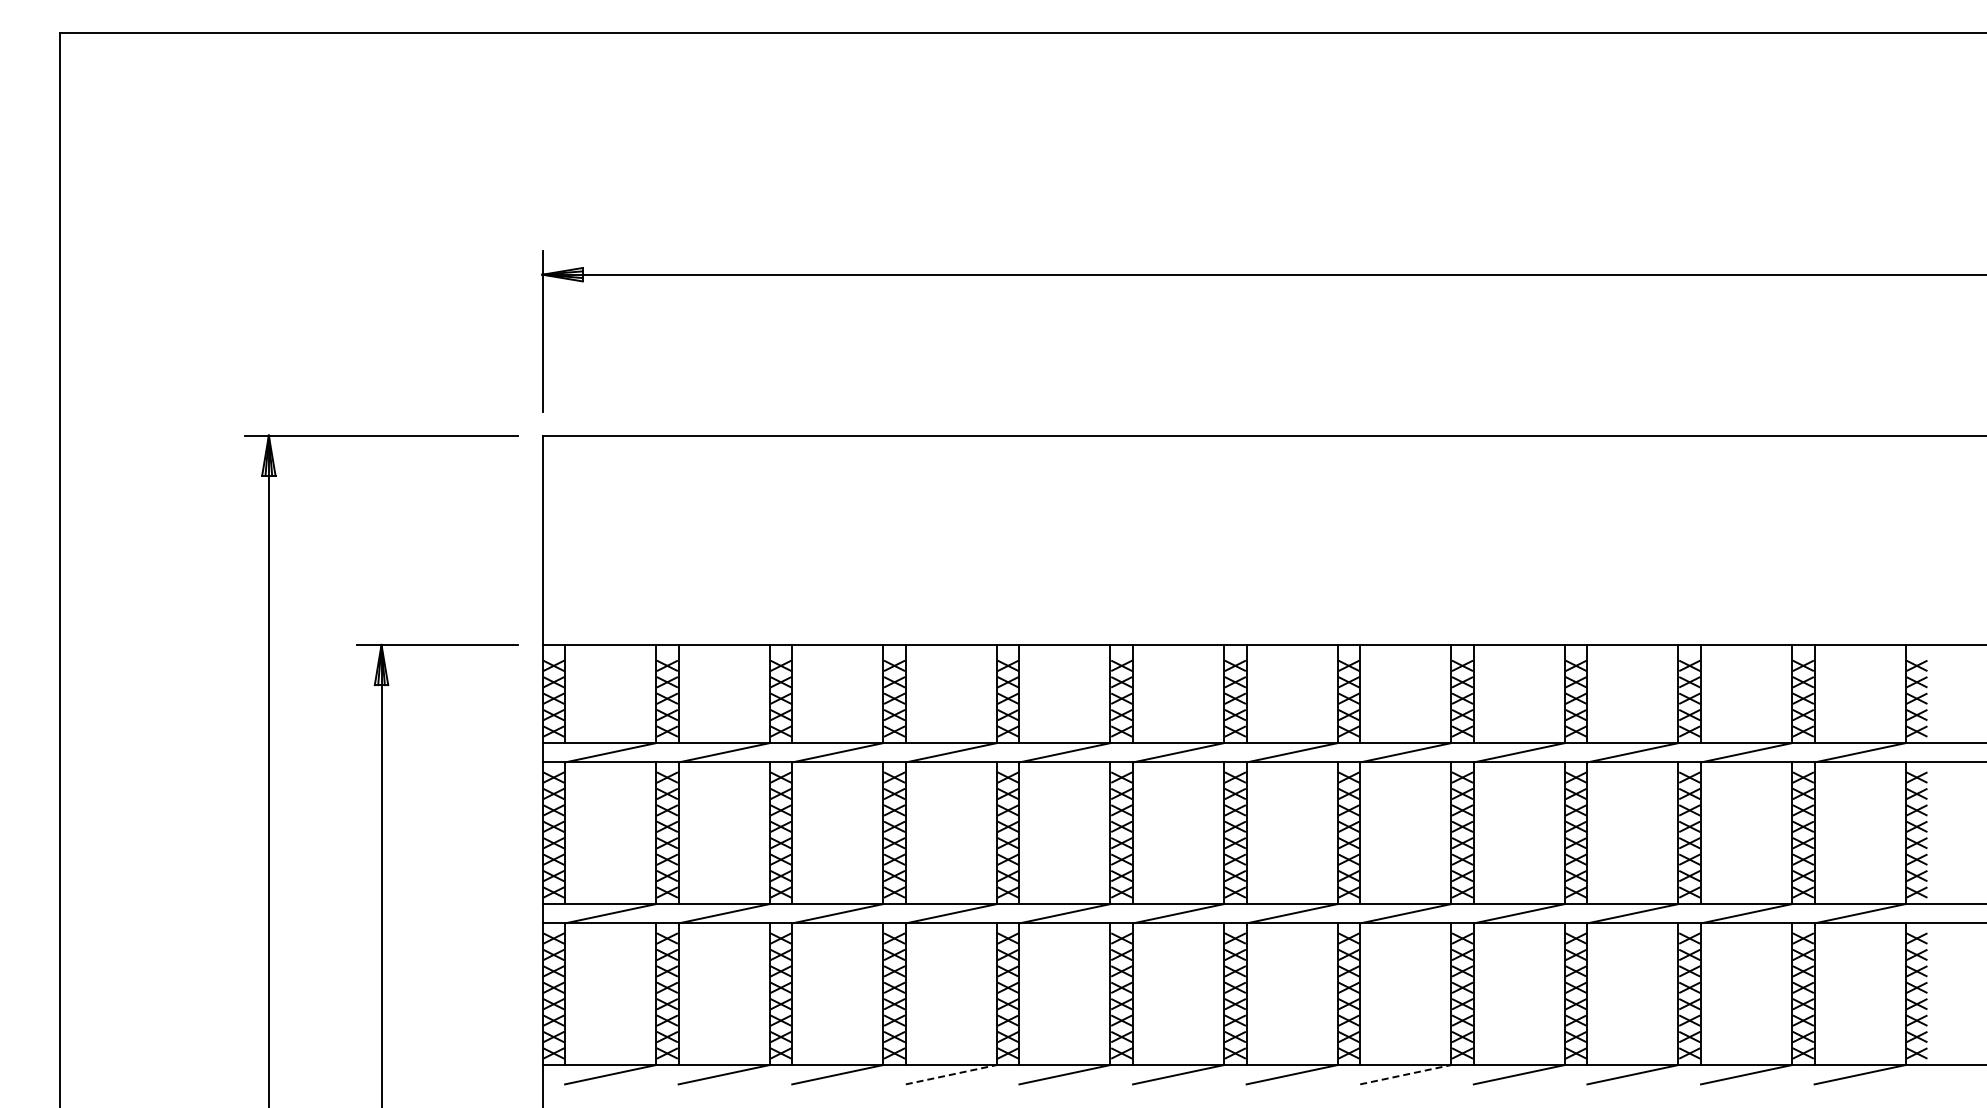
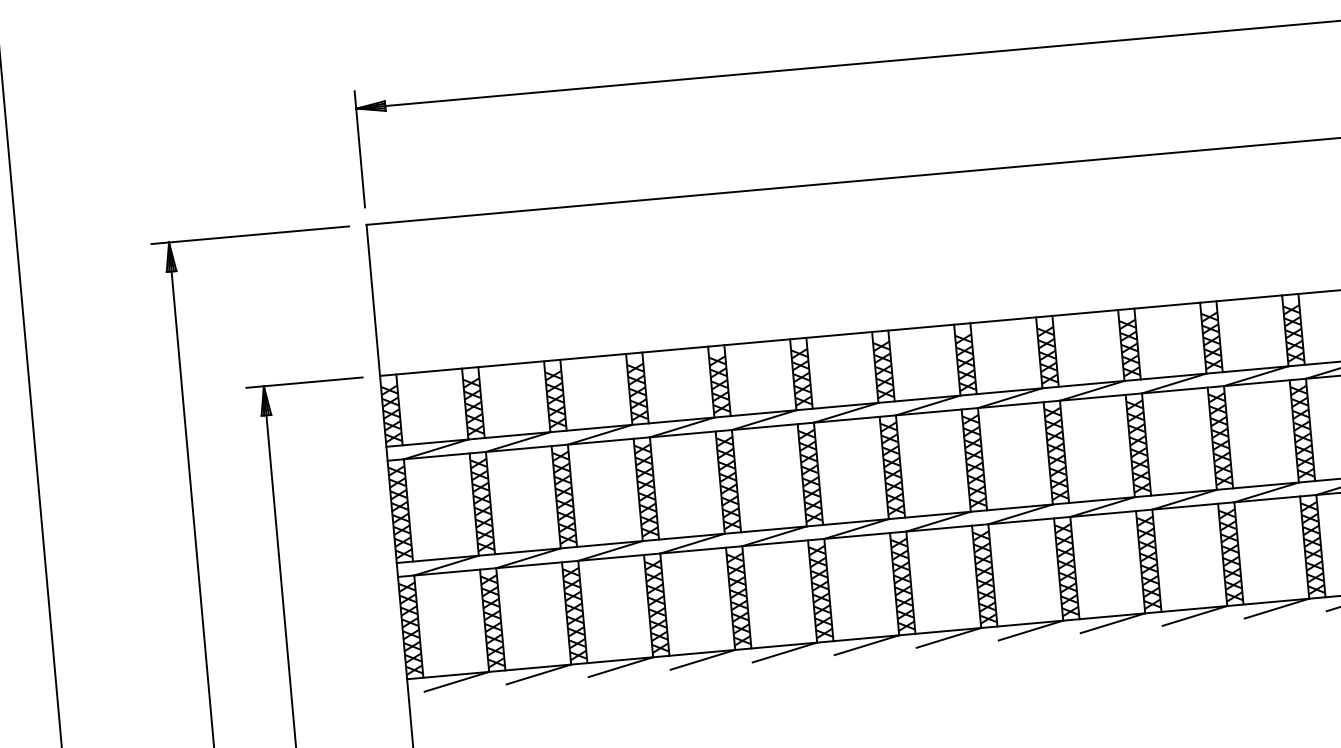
line: (951, 1074) -> (703, 659), dashed -> solid
line: (1405, 1074) -> (1030, 630), dashed -> solid

